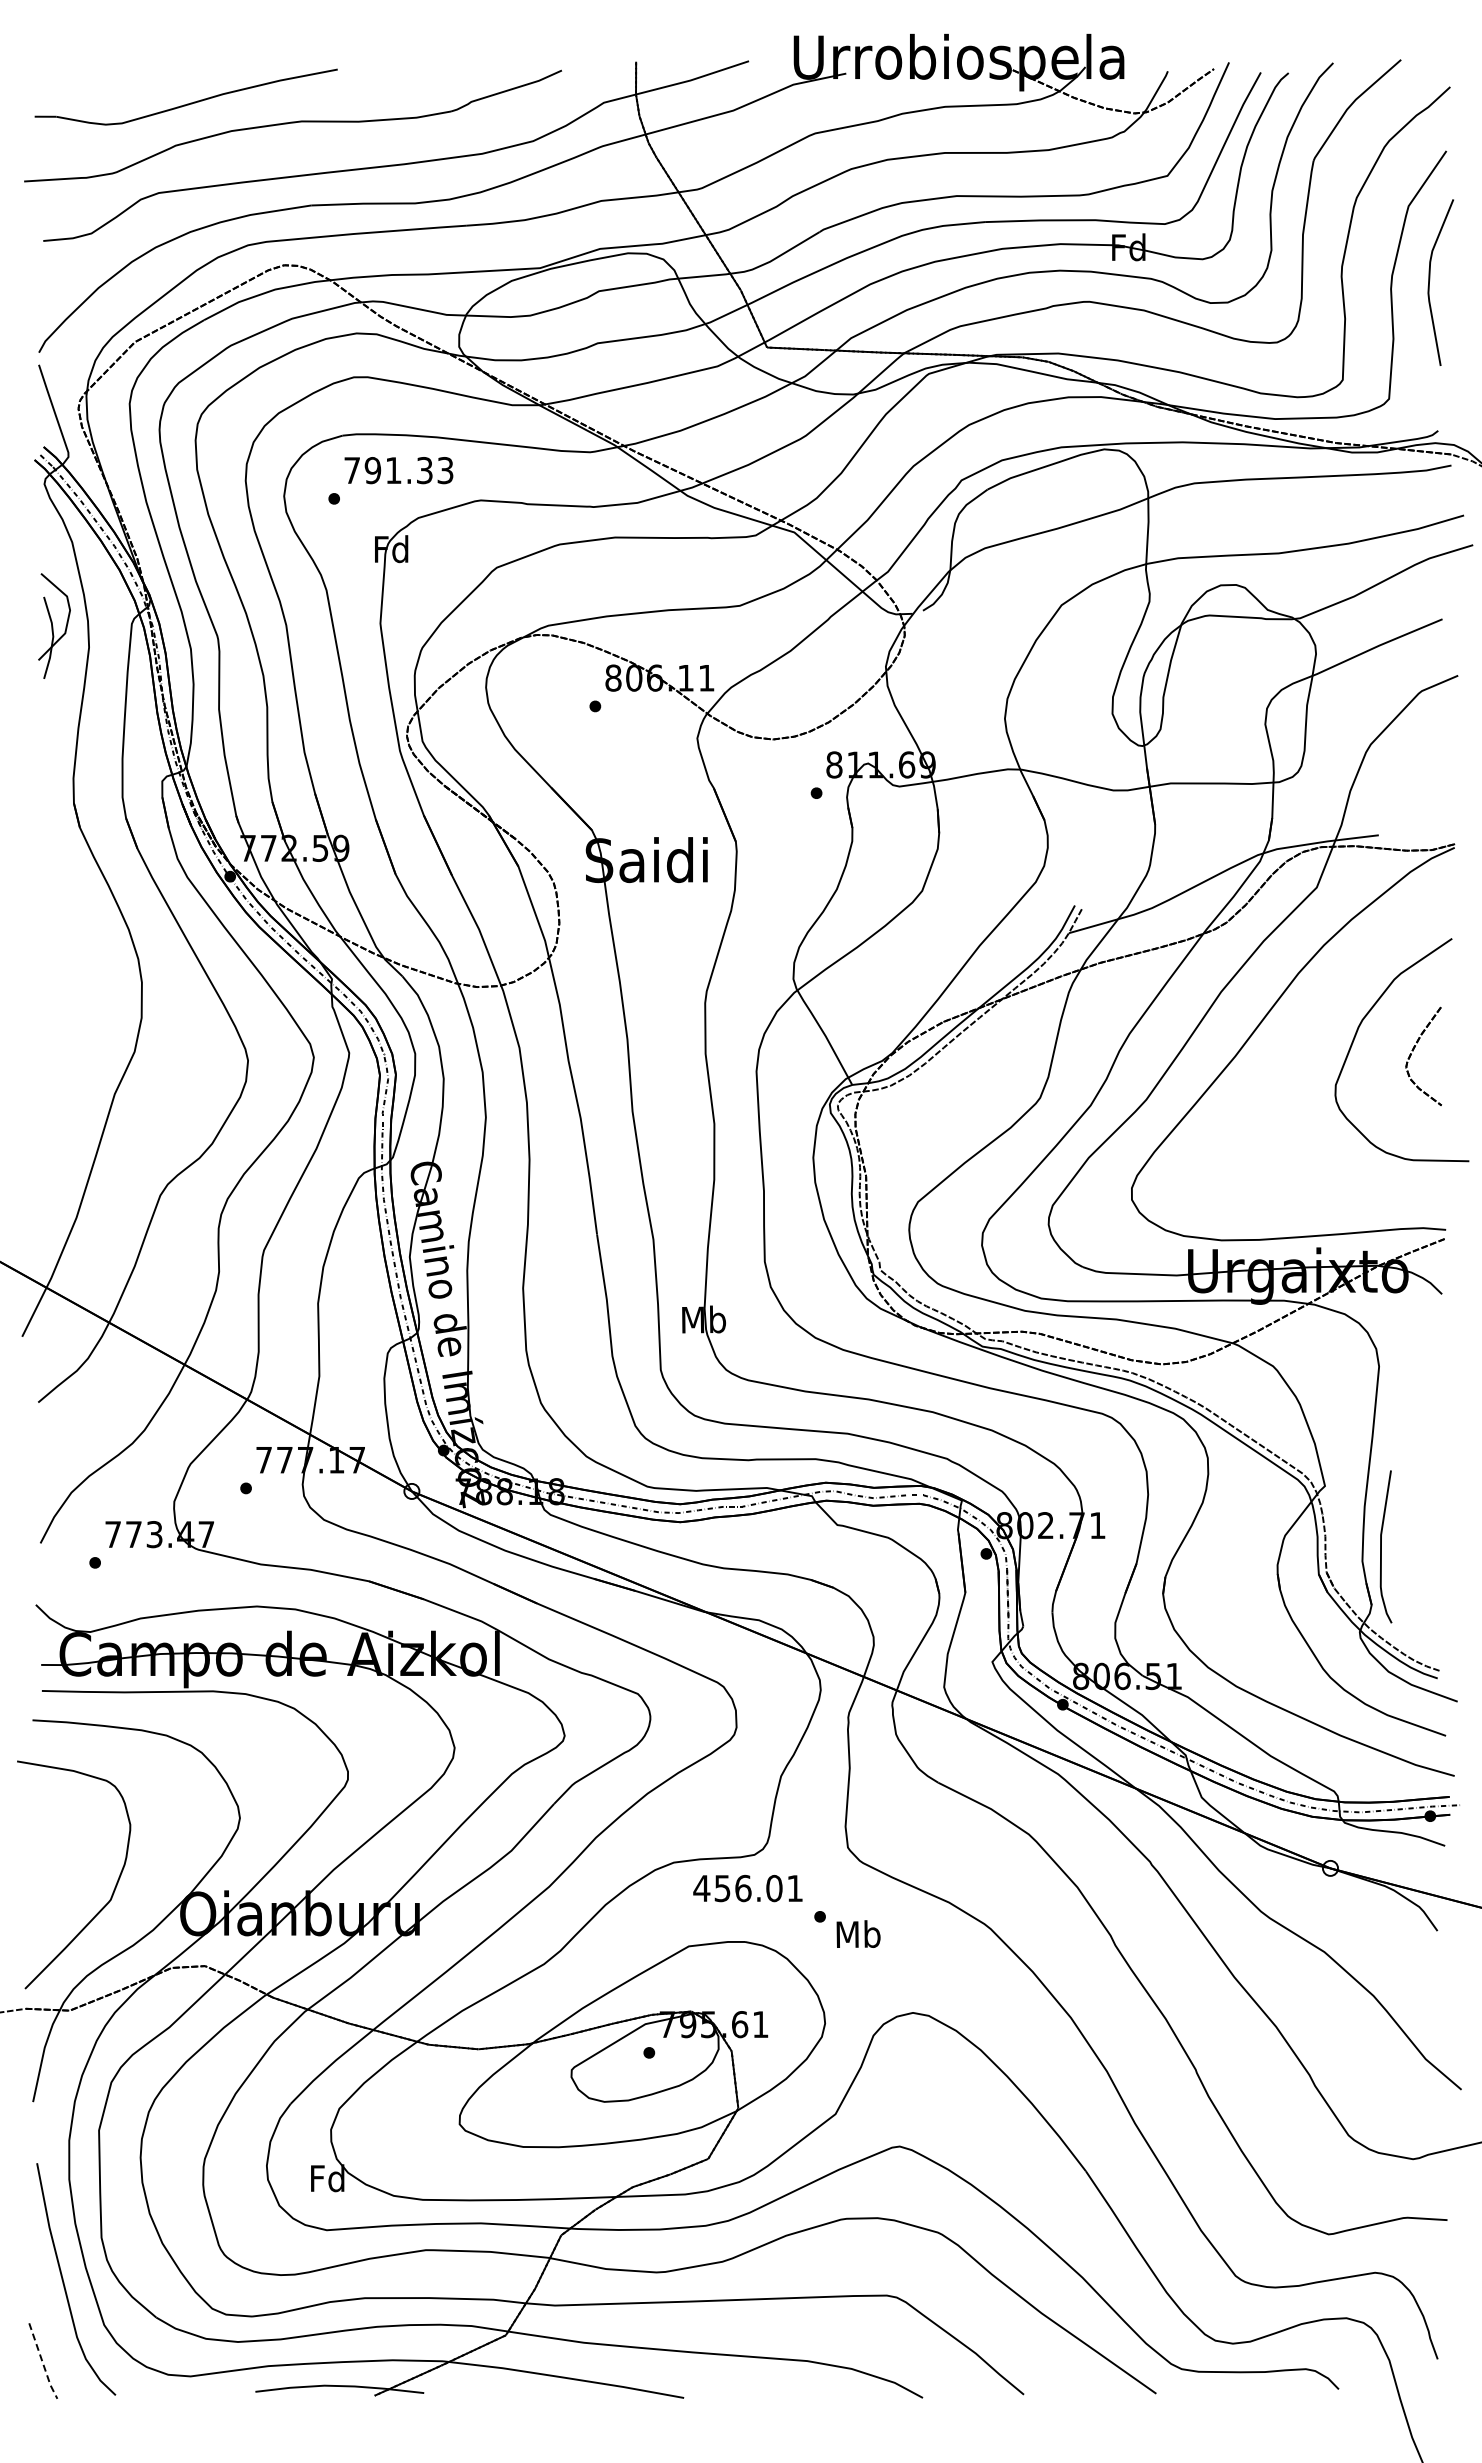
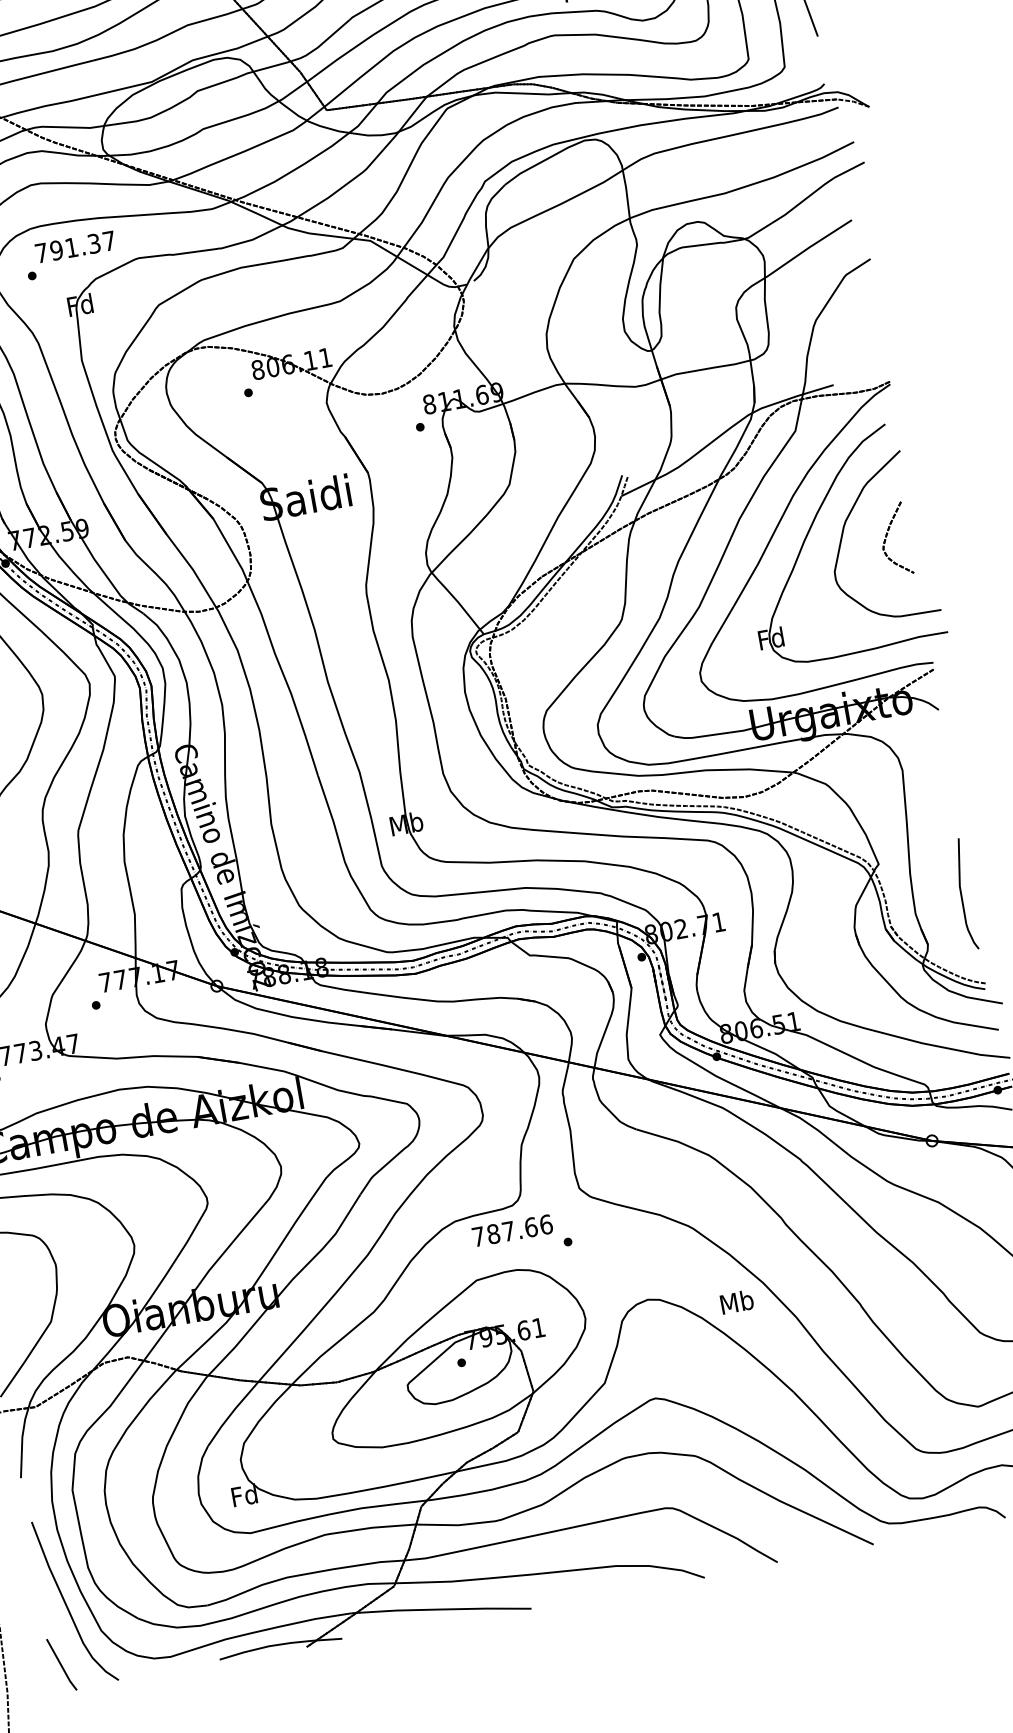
text: (445, 470) -> (109, 241), 791.33 -> 791.37
part: (1310, 1027) -> (808, 533), added
curve: (1381, 1546) -> (961, 894), moved
text: (748, 1888) -> (512, 1230), 456.01 -> 787.66
text: (858, 1933) -> (736, 1301), moved
line: (42, 2362) -> (61, 1665), dashed -> solid

